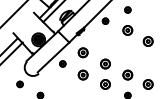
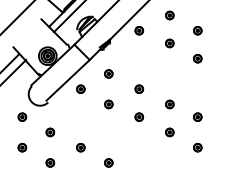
part: (148, 21) -> (197, 30), added
part: (127, 30) -> (169, 43), size x0.62
part: (148, 41) -> (197, 58), size x0.62
part: (83, 52) -> (108, 73), size x0.62
part: (105, 63) -> (139, 88), size x0.62
part: (83, 75) -> (108, 104), size x0.62
part: (127, 75) -> (169, 104), size x0.62
part: (105, 83) -> (139, 116), size x0.62
part: (148, 83) -> (197, 116), size x0.62

